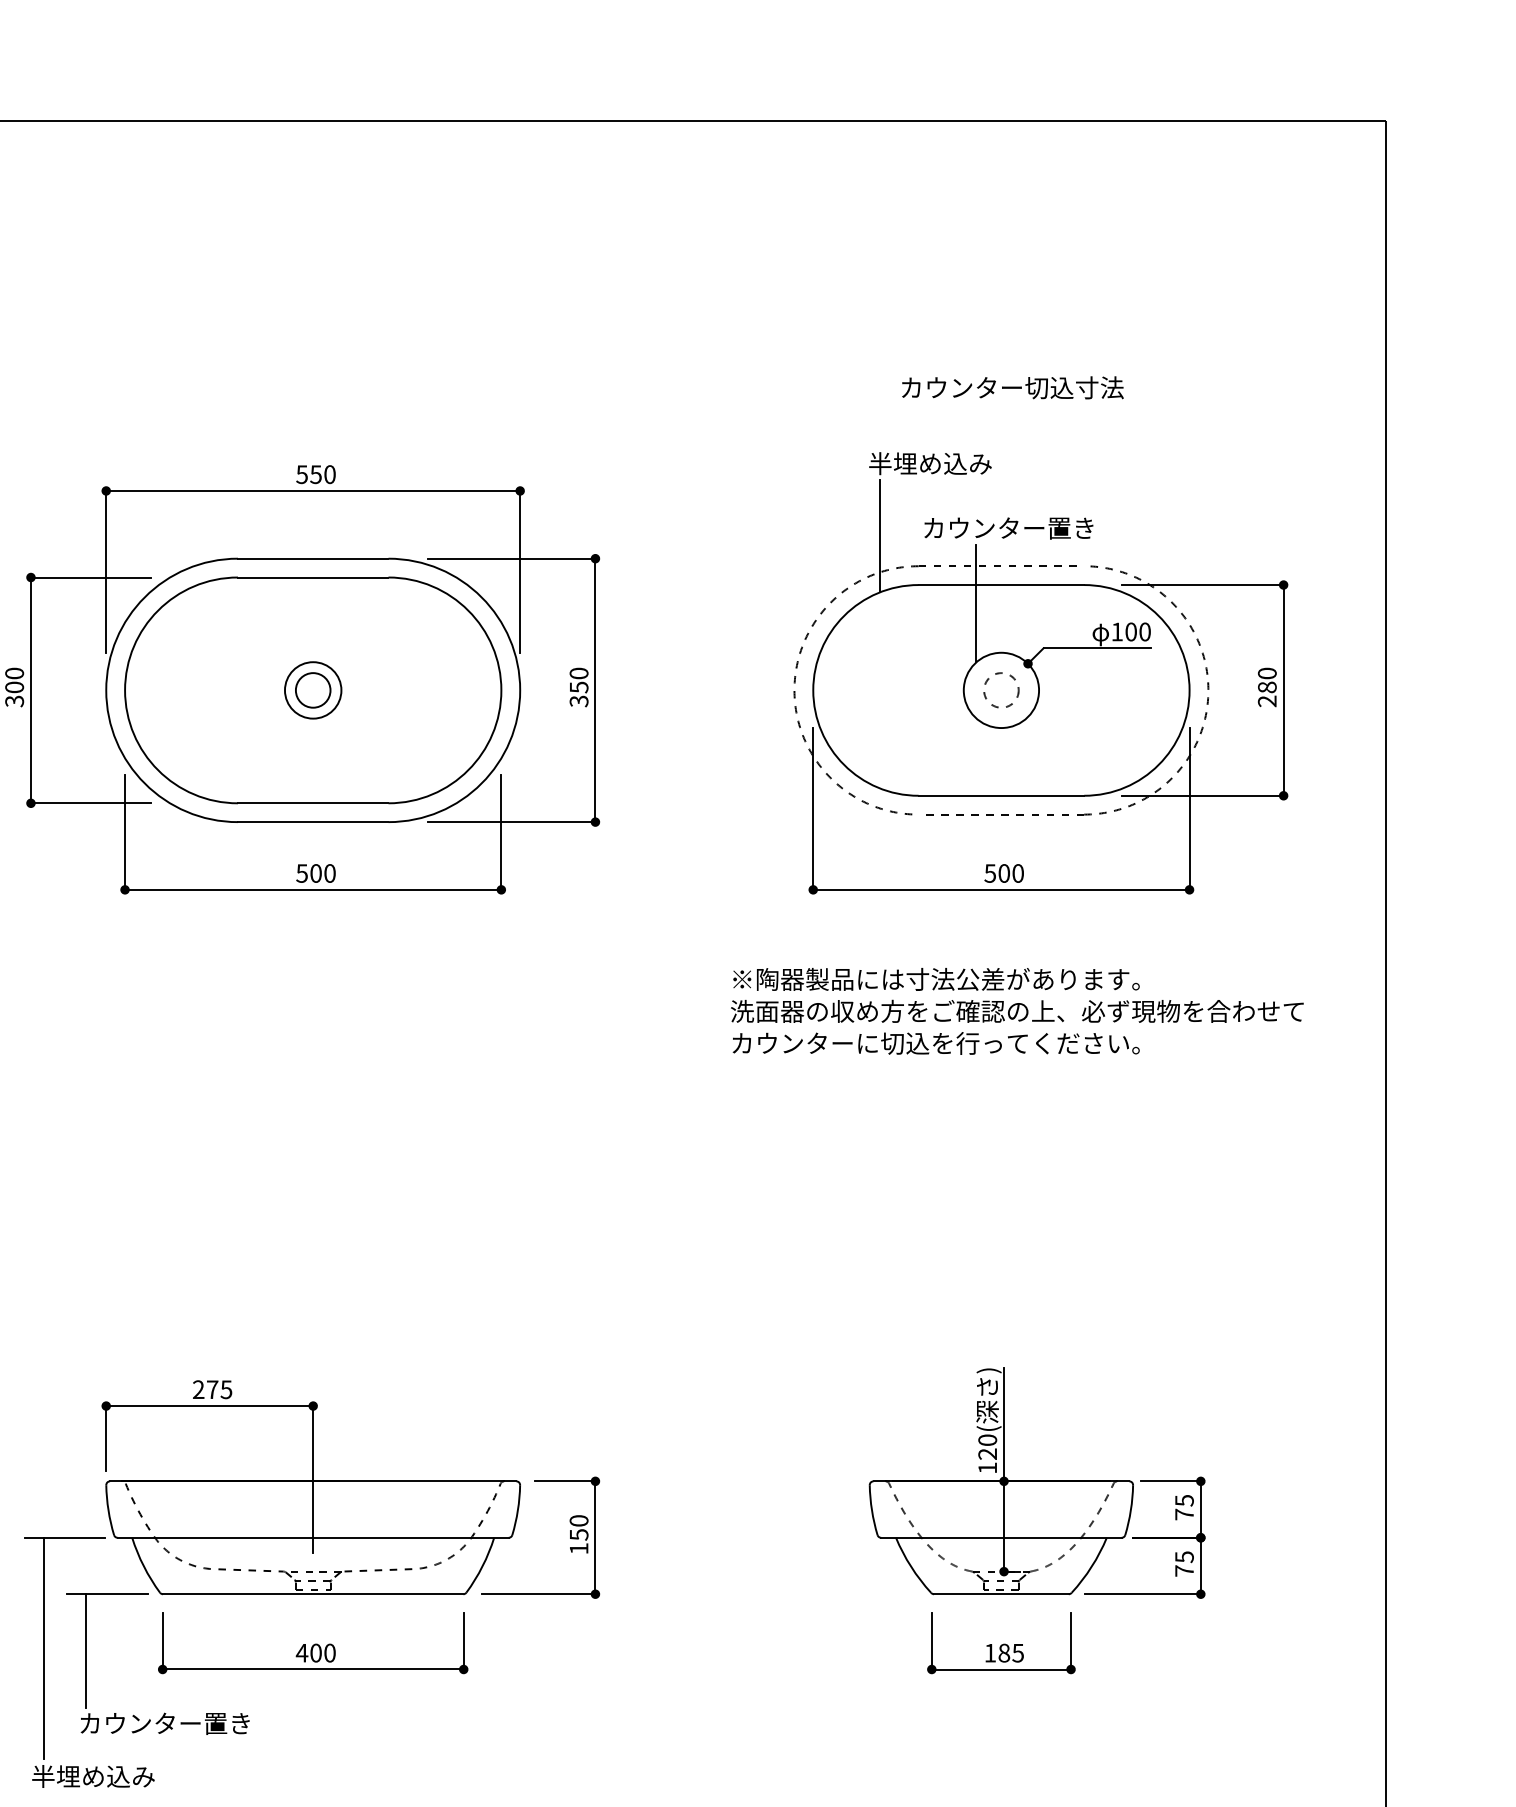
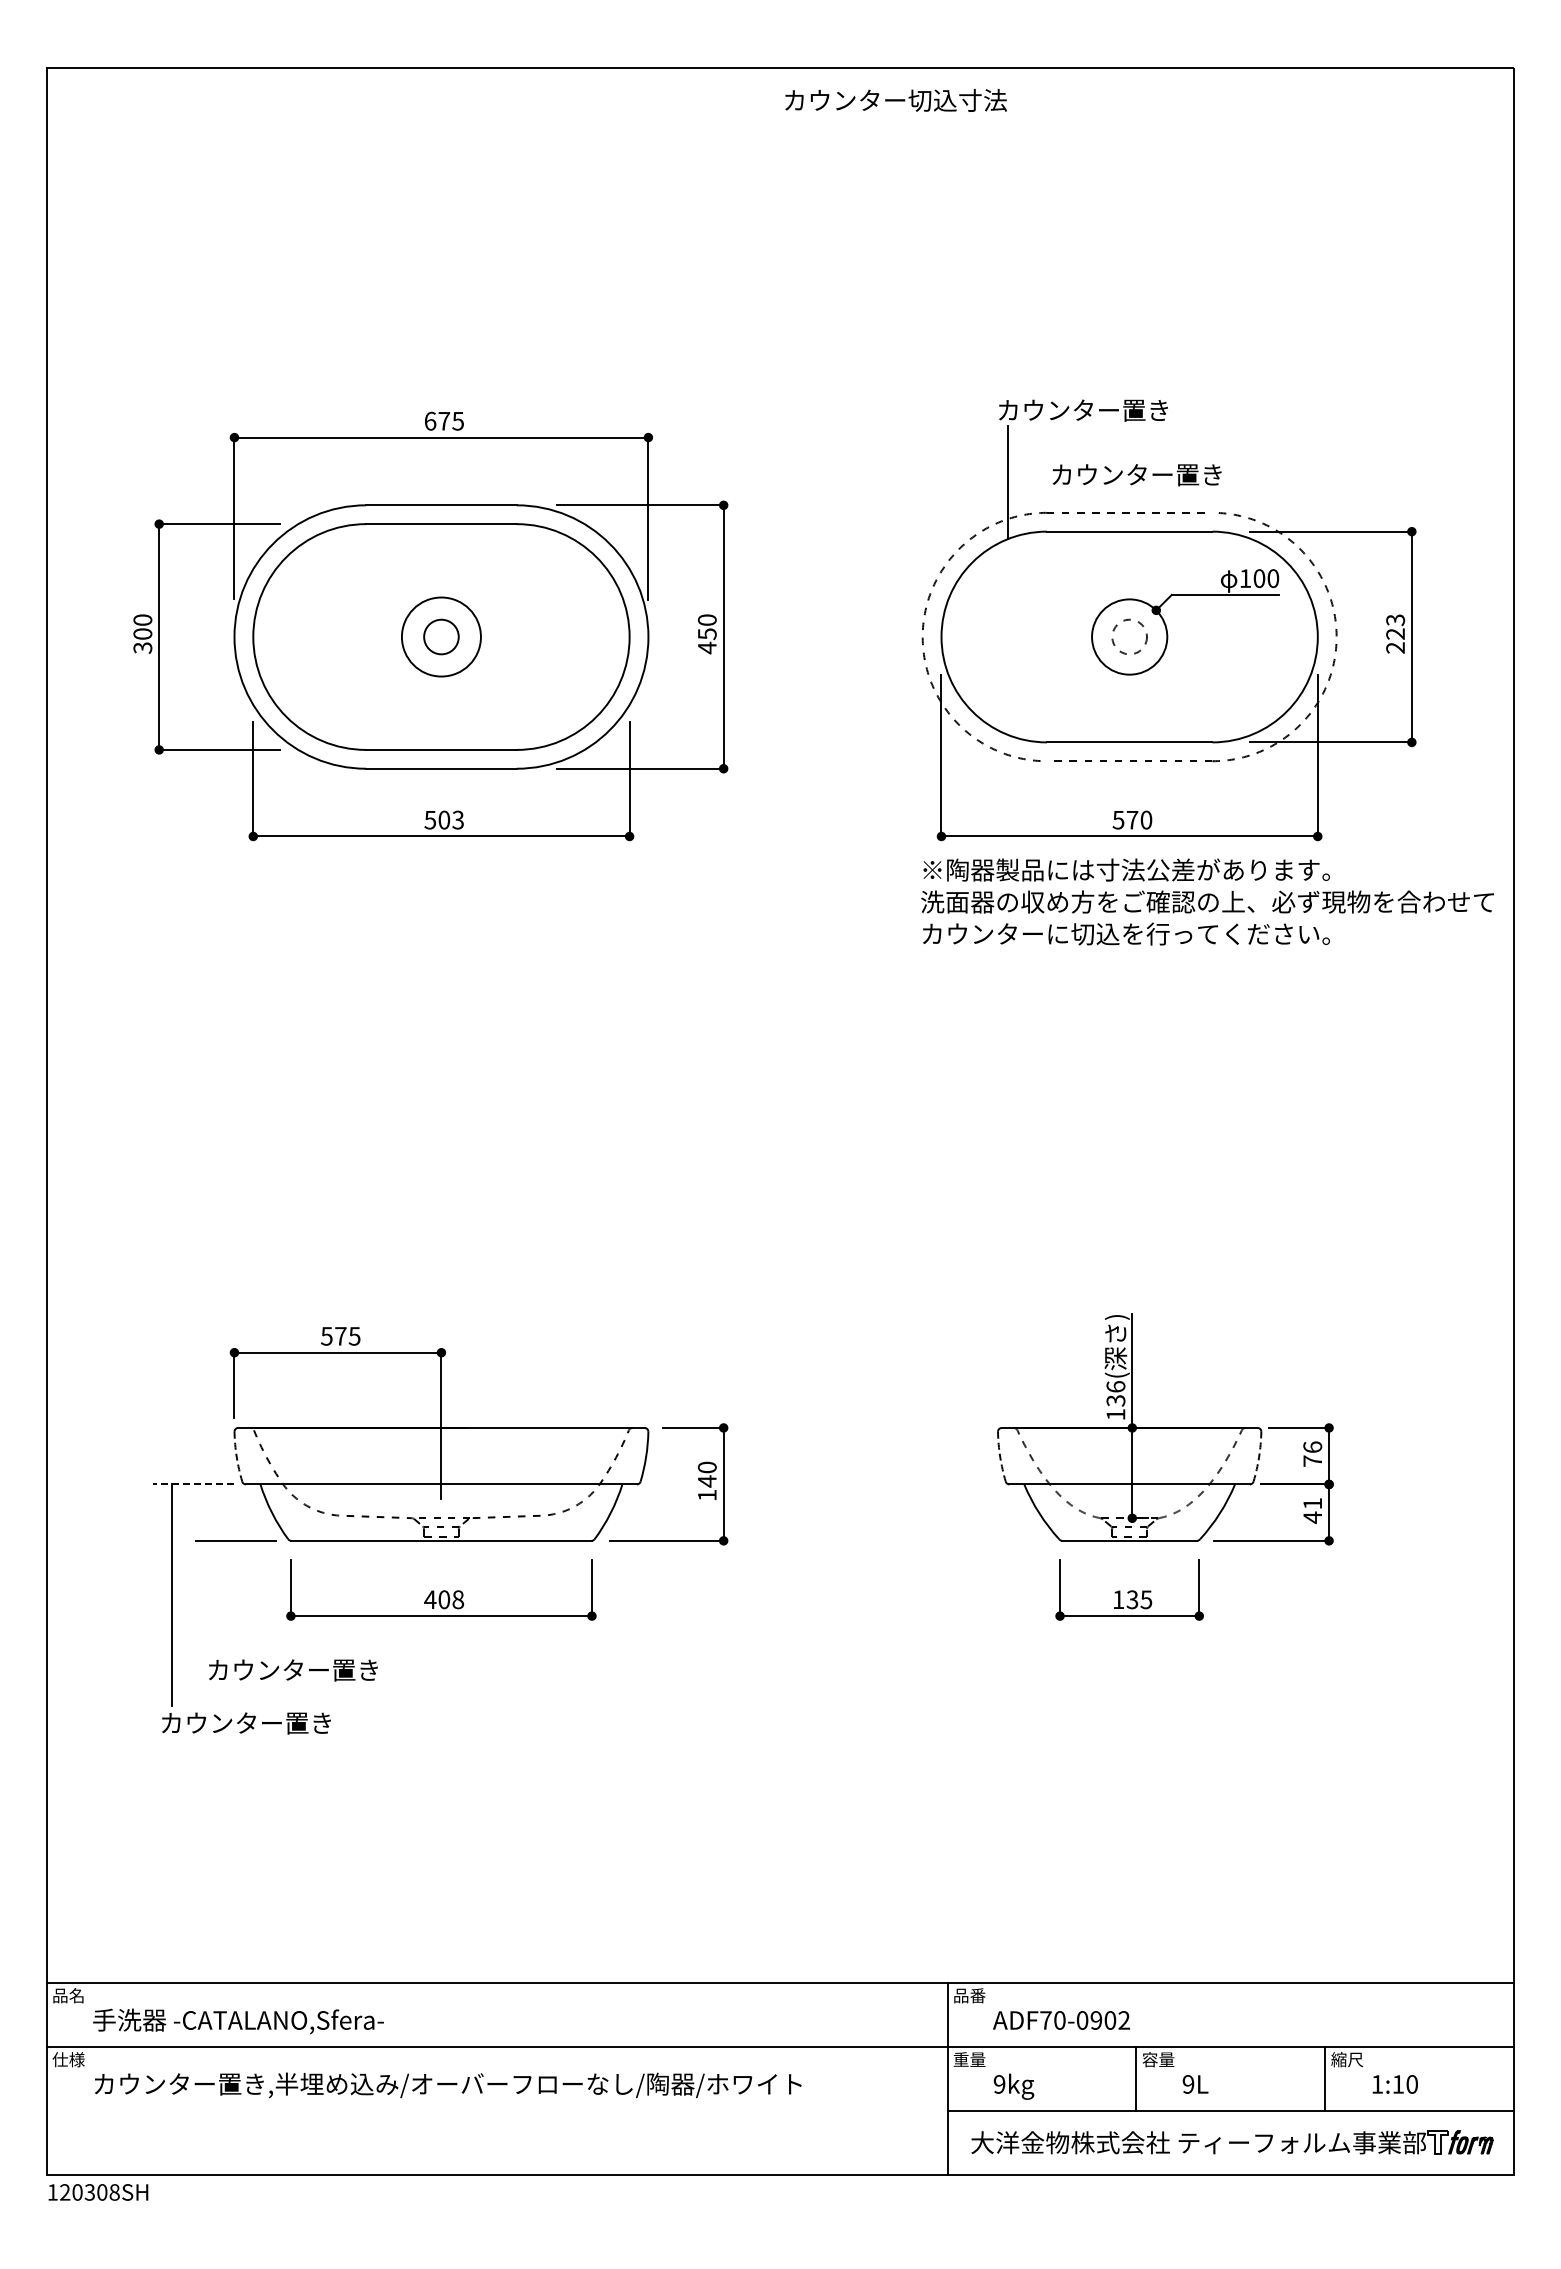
text: (1012, 387) -> (895, 100), moved
text: (954, 462) -> (1082, 409), 半埋め込み -> カウンター置き
text: (315, 473) -> (443, 420), 550 -> 675
line: (976, 603) -> (1104, 550), removed
text: (1267, 679) -> (1395, 626), 280 -> 223
circle: (313, 689) -> (441, 636), size x1.4
text: (578, 700) -> (706, 647), 350 -> 450
text: (329, 872) -> (457, 819), 500 -> 503
text: (1004, 872) -> (1132, 819), 500 -> 570
text: (1017, 1010) -> (1207, 901), moved
text: (198, 1388) -> (326, 1335), 275 -> 575
text: (987, 1446) -> (1115, 1393), 120( -> 136(
text: (1184, 1500) -> (1312, 1447), 75 -> 76
arc: (108, 1510) -> (236, 1457), solid -> dashed
arc: (872, 1510) -> (1000, 1457), solid -> dashed
arc: (1131, 1510) -> (1259, 1457), solid -> dashed
text: (579, 1534) -> (707, 1481), 150 -> 140
line: (64, 1537) -> (192, 1484), solid -> dashed
text: (1184, 1563) -> (1312, 1510), 75 -> 41
line: (86, 1650) -> (214, 1597), removed
text: (330, 1652) -> (458, 1599), 400 -> 408
text: (1004, 1652) -> (1132, 1599), 185 -> 135
text: (117, 1775) -> (245, 1722), 半埋め込み -> カウンター置き

